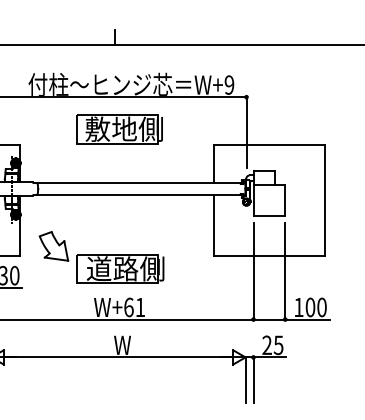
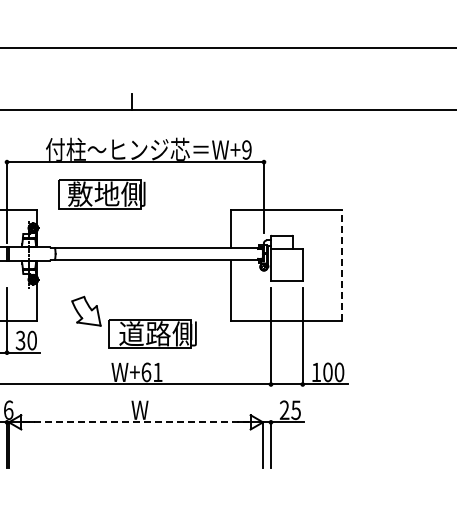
part: (119, 129) -> (101, 194), moved
line: (325, 200) -> (342, 265), solid -> dashed
part: (101, 256) -> (133, 321), moved
line: (118, 357) -> (135, 422), solid -> dashed

